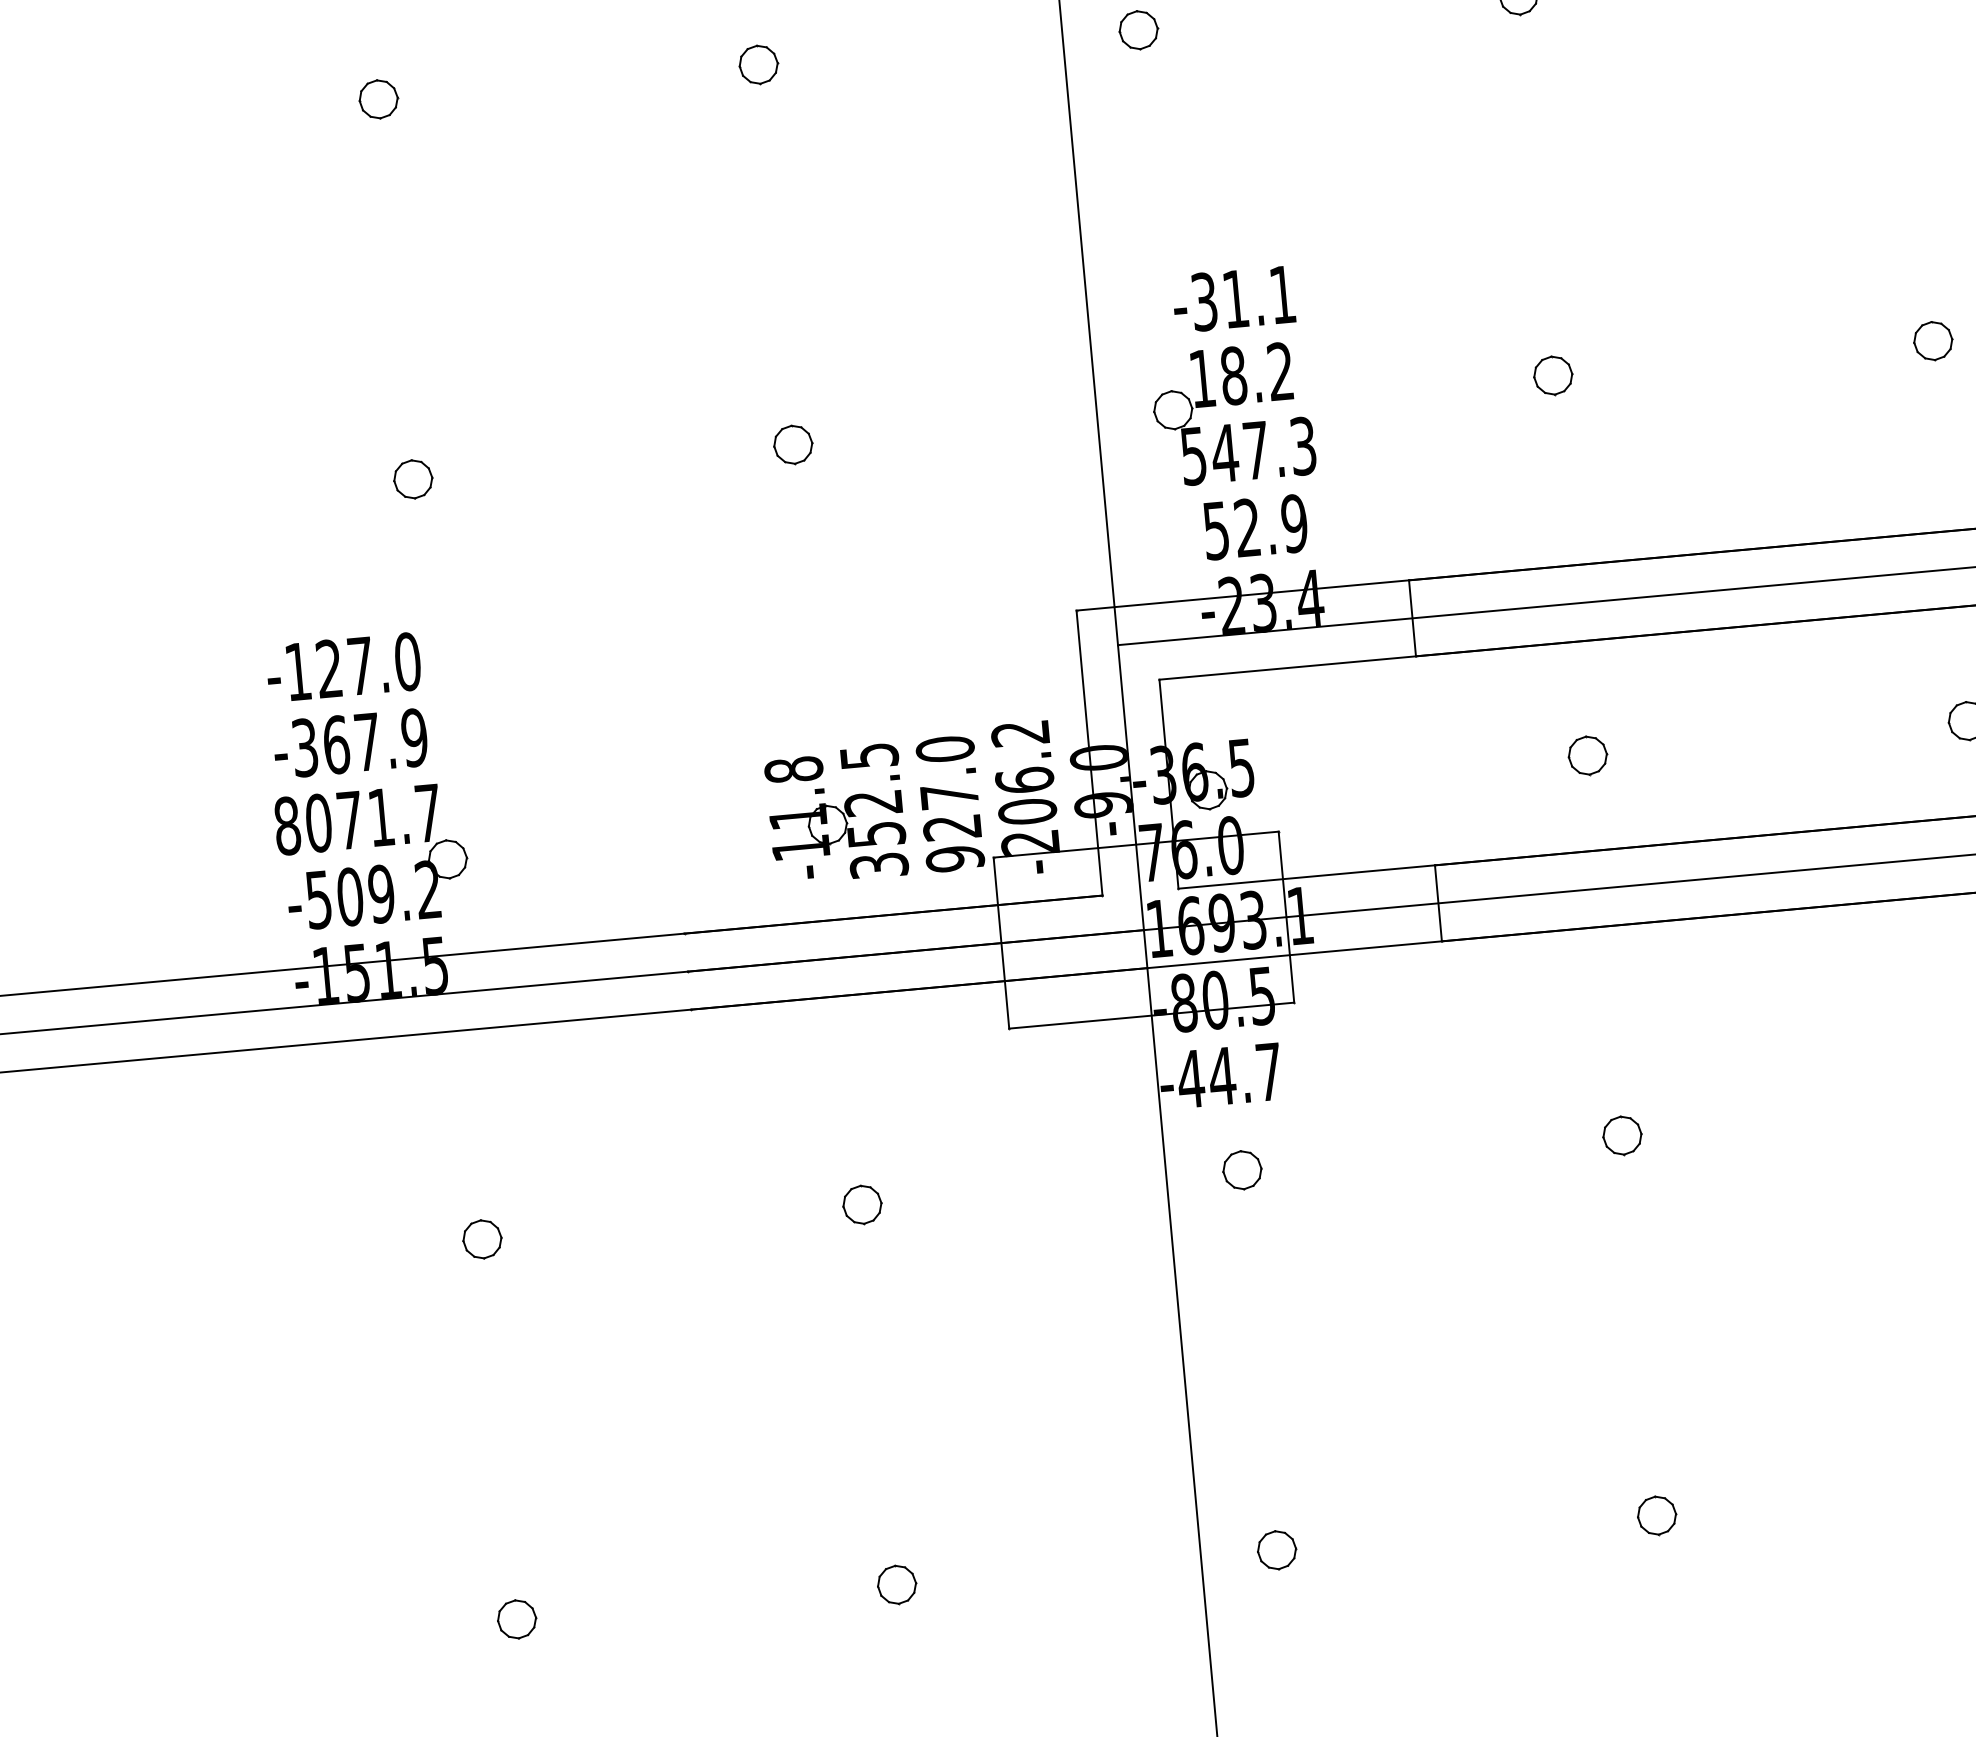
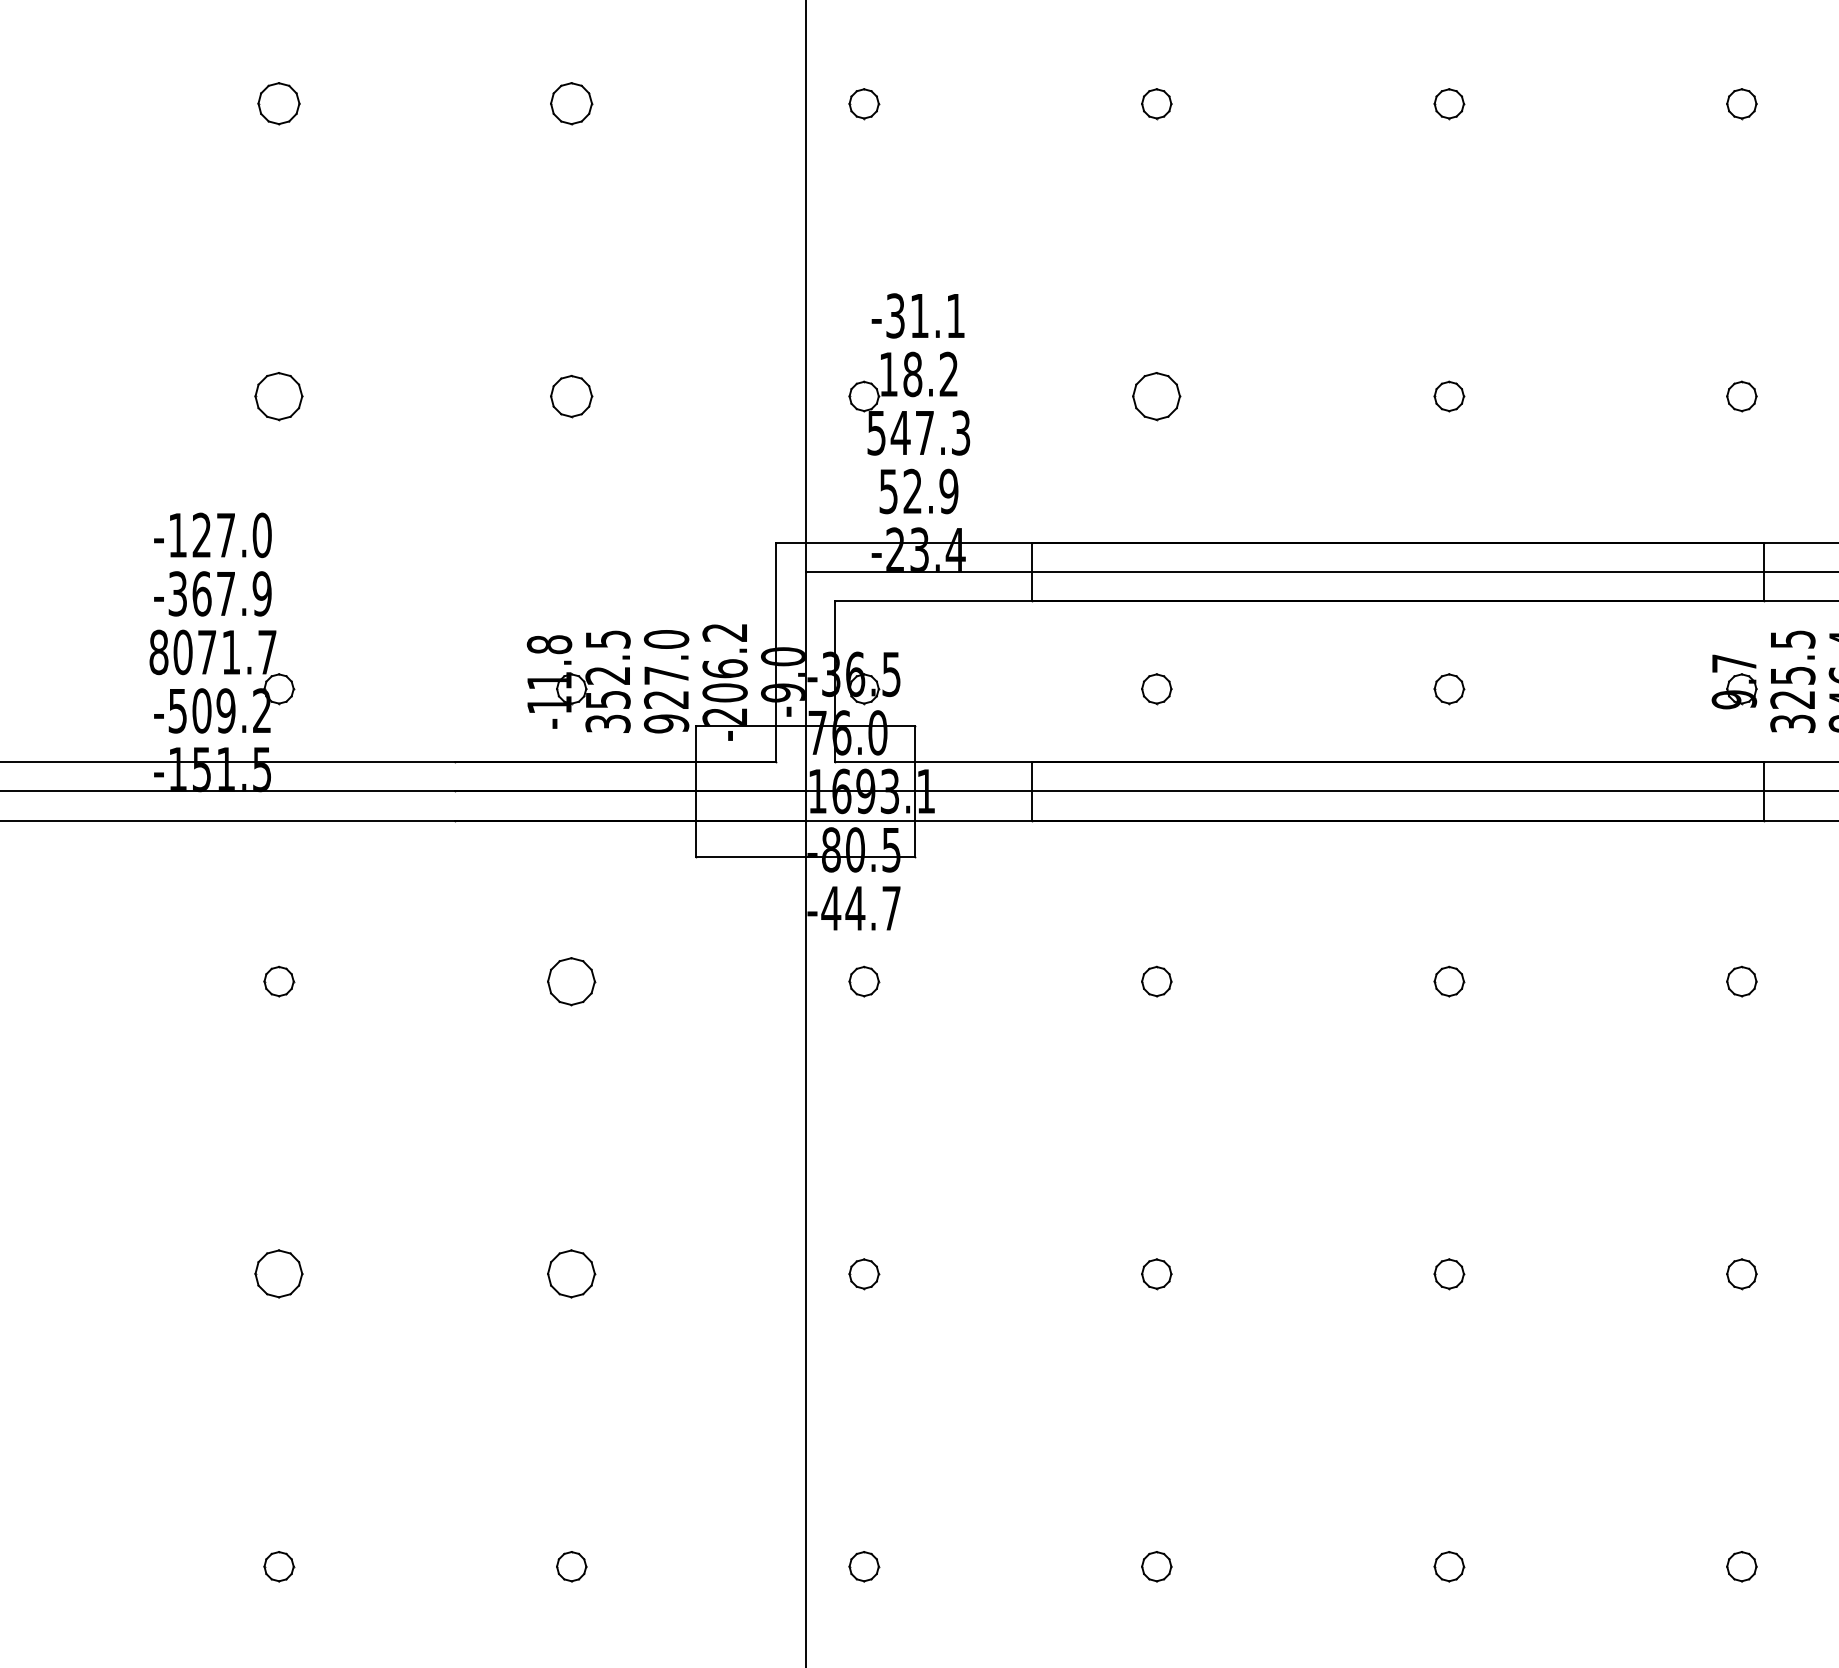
part: (758, 65) -> (571, 104), size x1.4
part: (379, 100) -> (279, 104), size x1.4
part: (1552, 375) -> (1156, 396), size x1.6
part: (793, 444) -> (571, 396), size x1.4
part: (413, 479) -> (279, 396), size x1.6
part: (862, 1204) -> (571, 981), size x1.6
part: (896, 1585) -> (571, 1274), size x1.6
part: (517, 1619) -> (279, 1274), size x1.6

